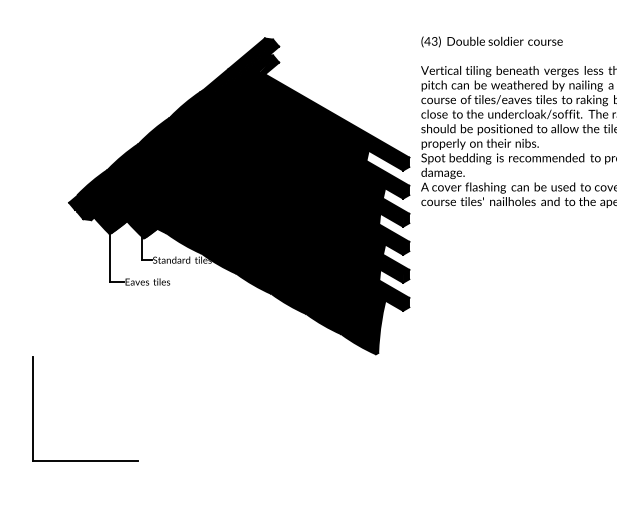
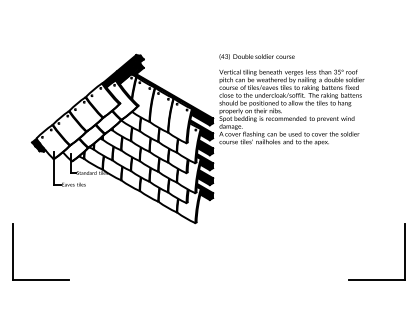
fill: (231, 214) -> (118, 148), removed

